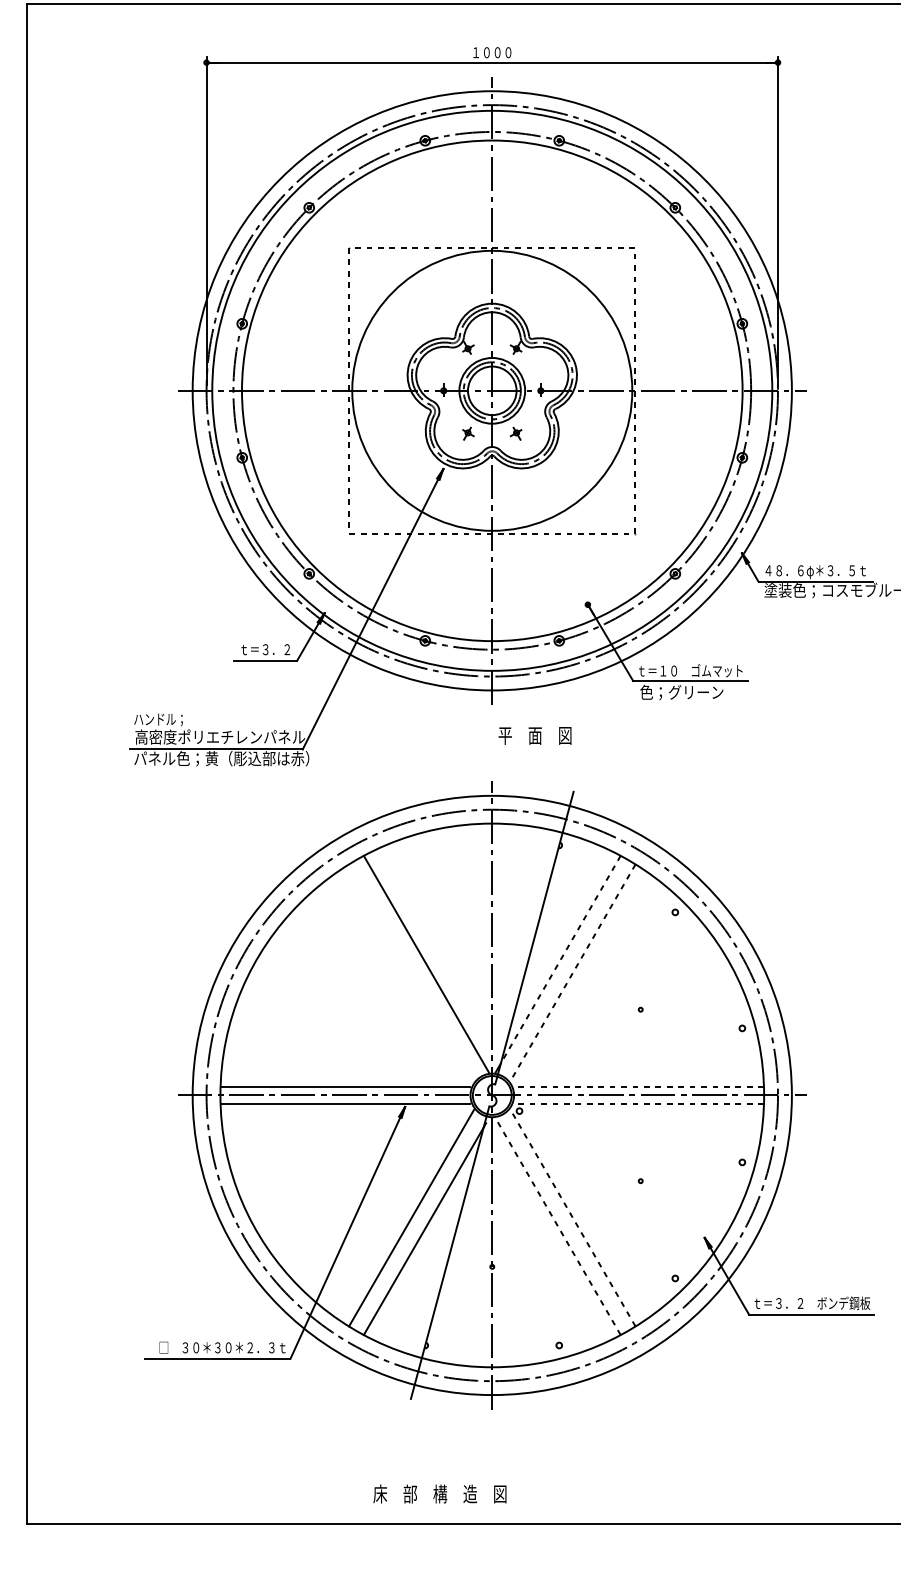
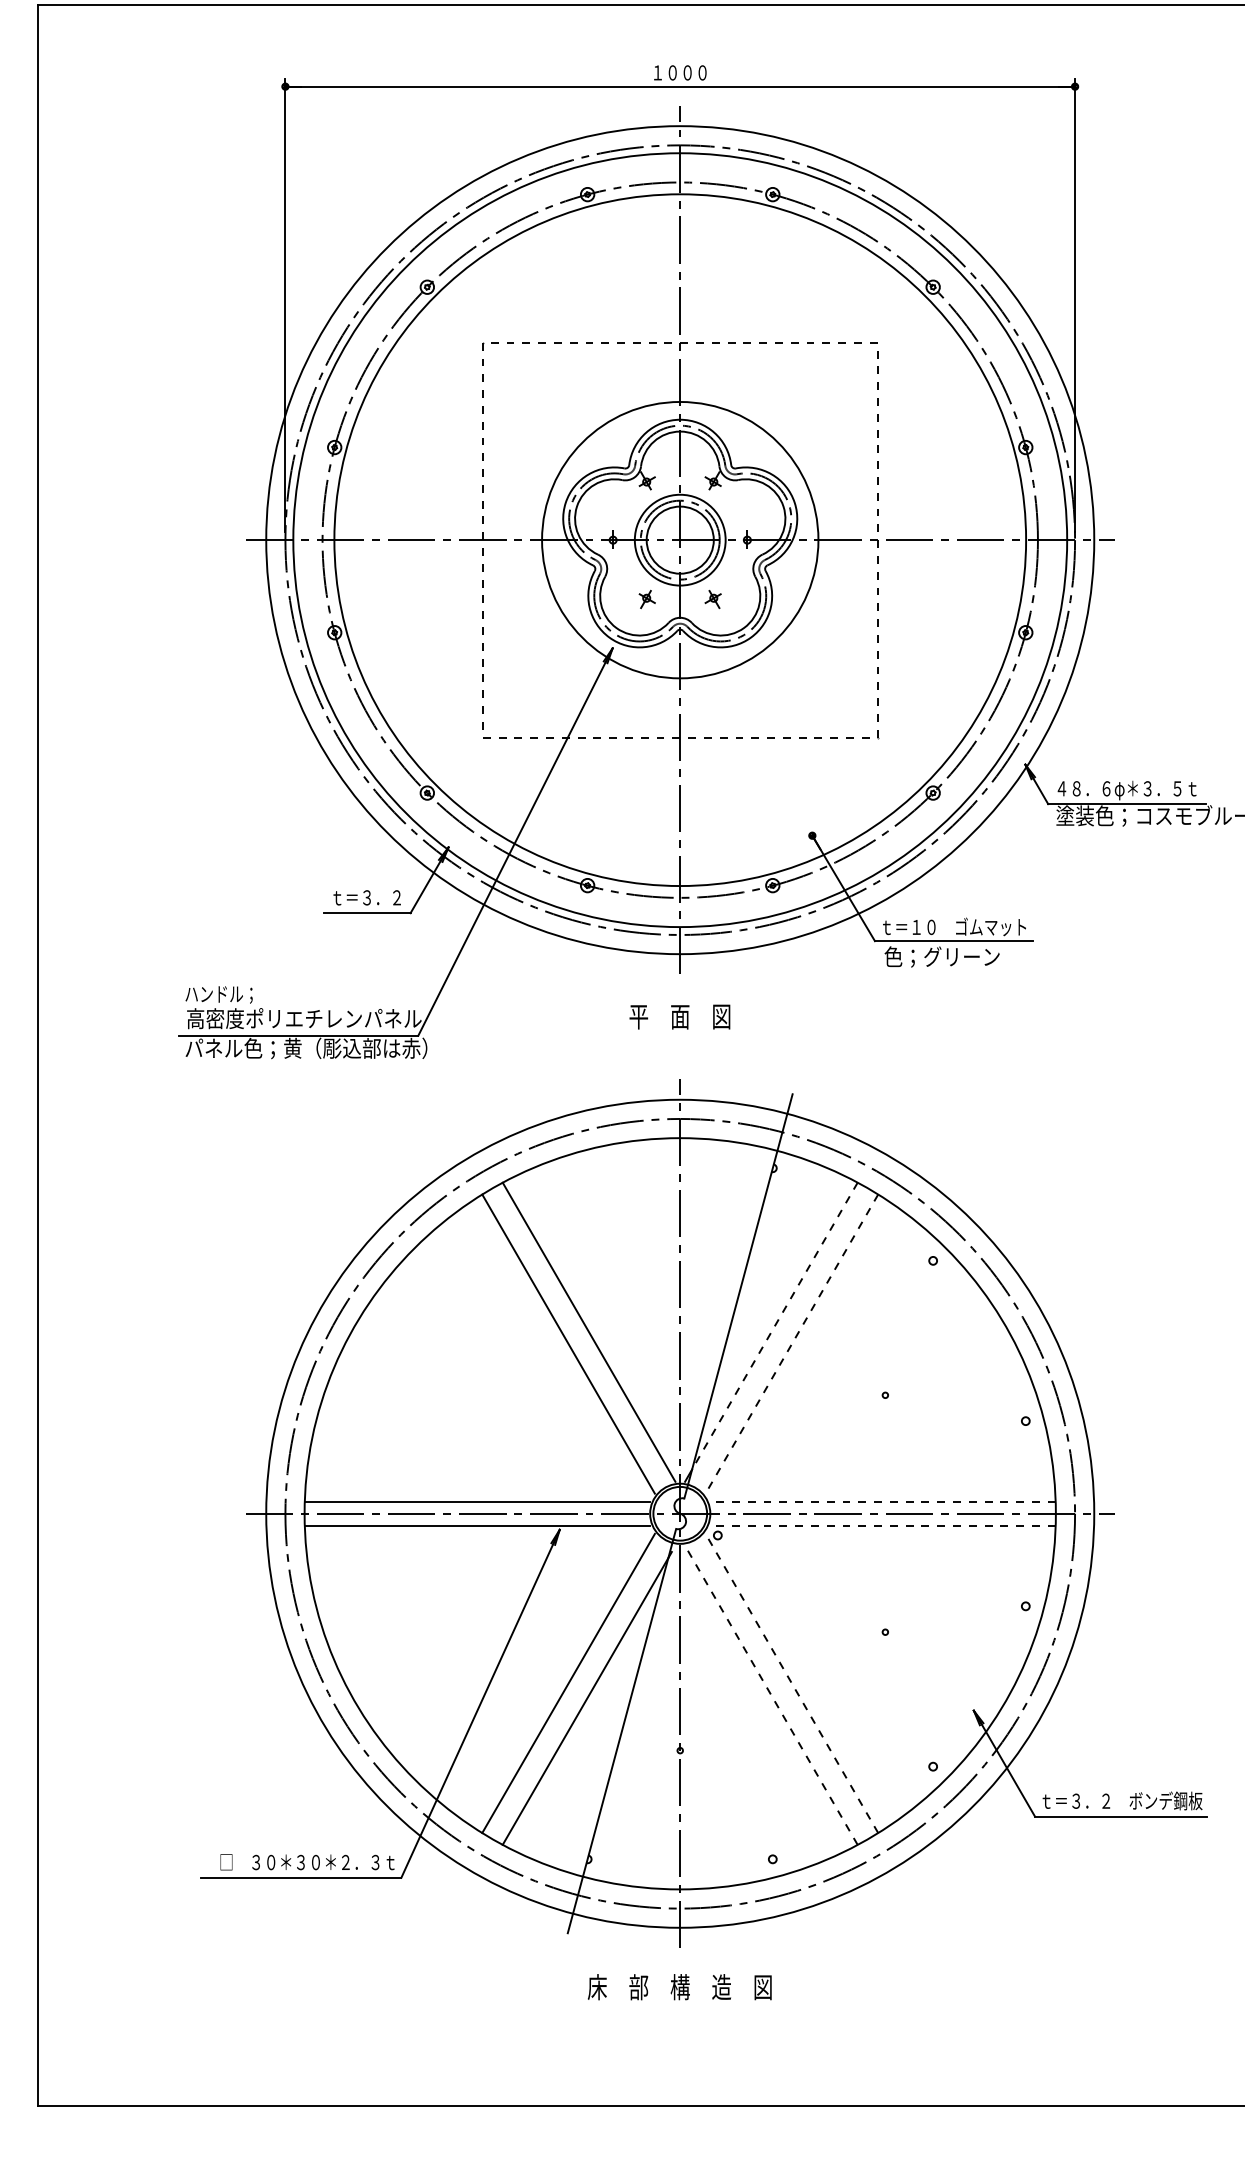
circle: (492, 390) -> (680, 539), size x0.71
text: (534, 735) -> (679, 1016), moved
line: (411, 972) -> (568, 1343), added
text: (439, 1493) -> (679, 1986), moved

